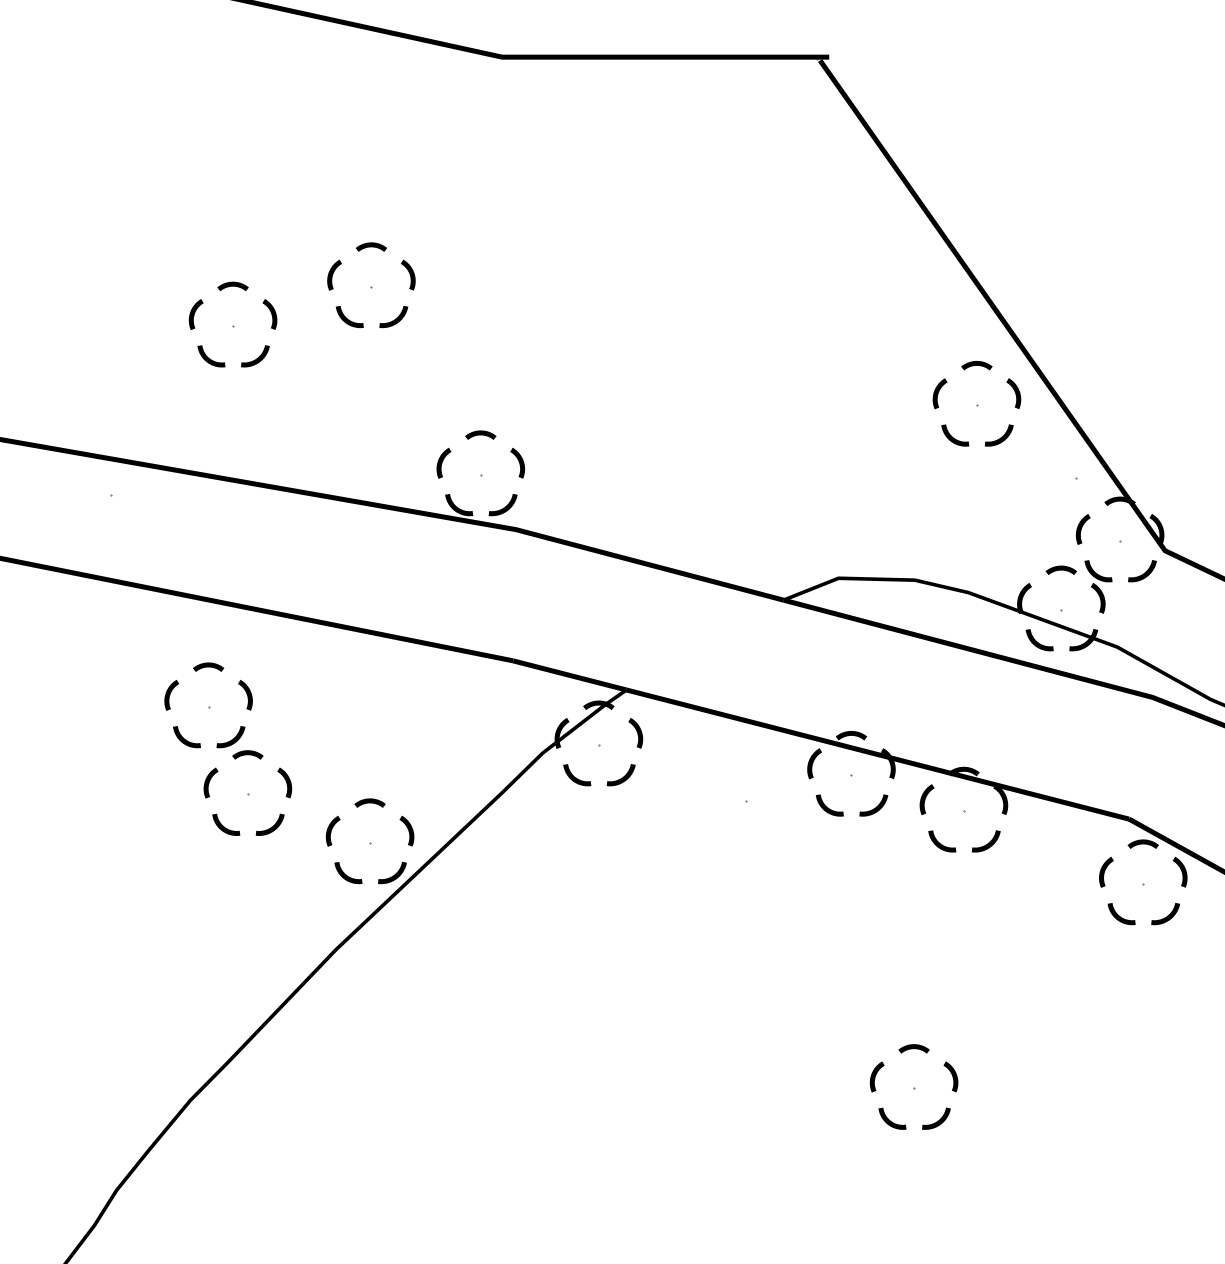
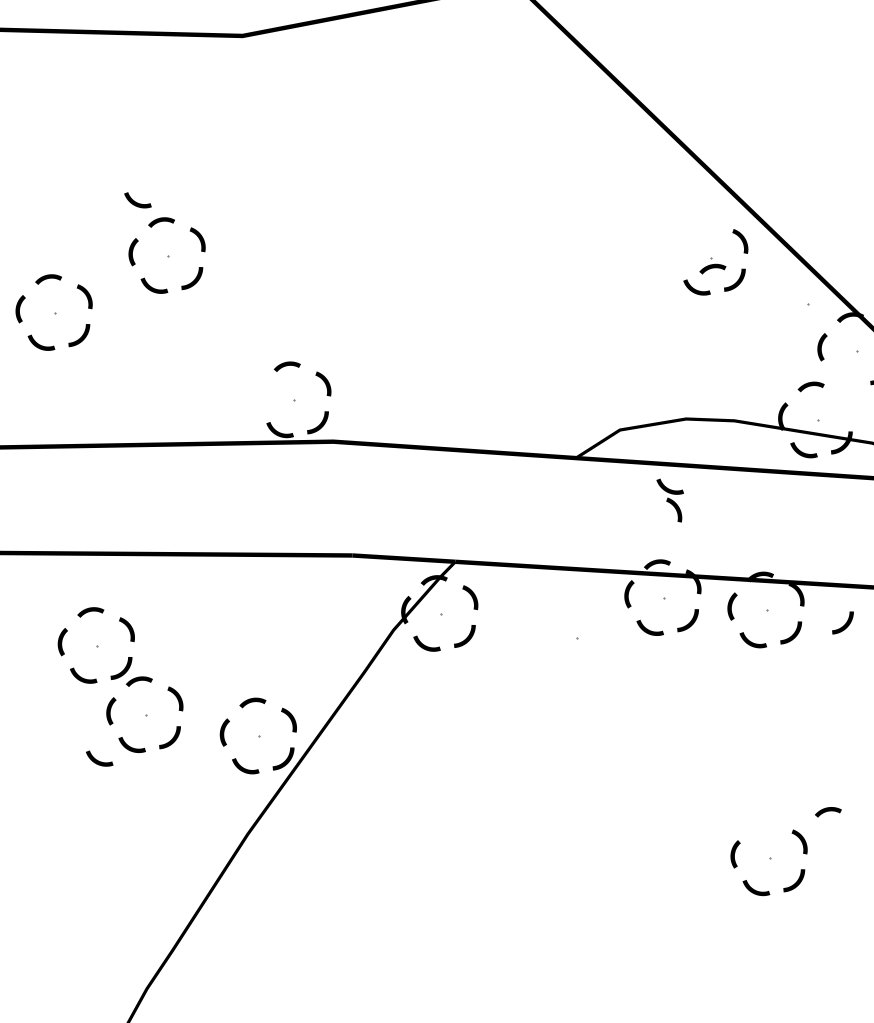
curve: (349, 220) -> (138, 202), added
curve: (976, 365) -> (712, 268), moved
curve: (938, 393) -> (675, 253), removed
curve: (442, 463) -> (258, 396), removed
part: (1098, 586) -> (672, 499), moved
curve: (186, 835) -> (99, 760), added
curve: (1048, 842) -> (845, 623), added
curve: (913, 1048) -> (827, 811), moved

